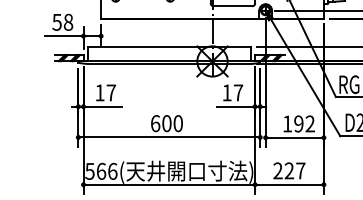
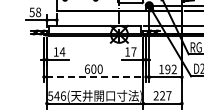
text: (111, 91) -> (62, 51), 17 -> 14
line: (169, 138) -> (95, 77), solid -> dashed
text: (100, 170) -> (56, 95), 566( -> 546(

